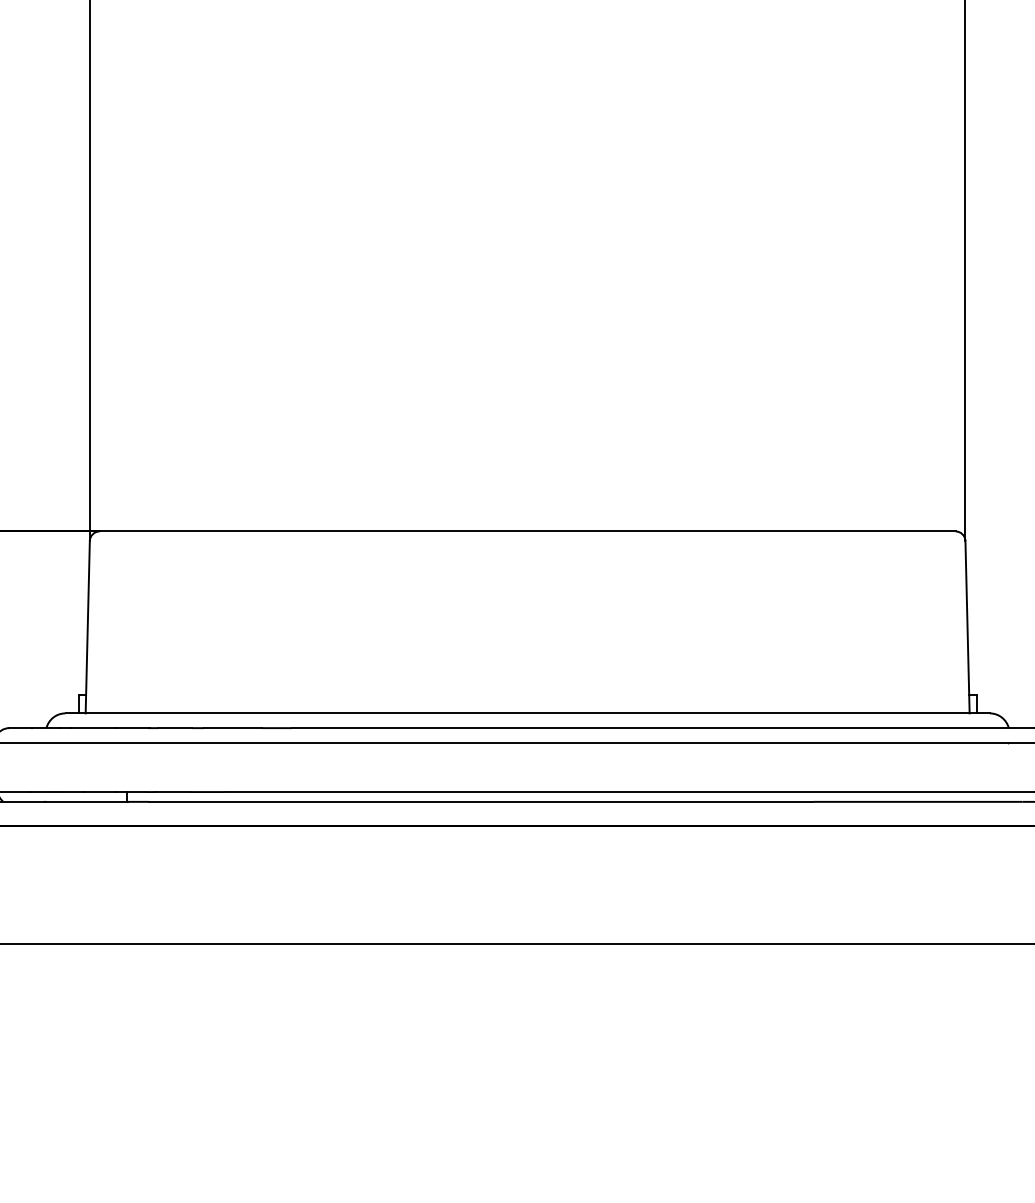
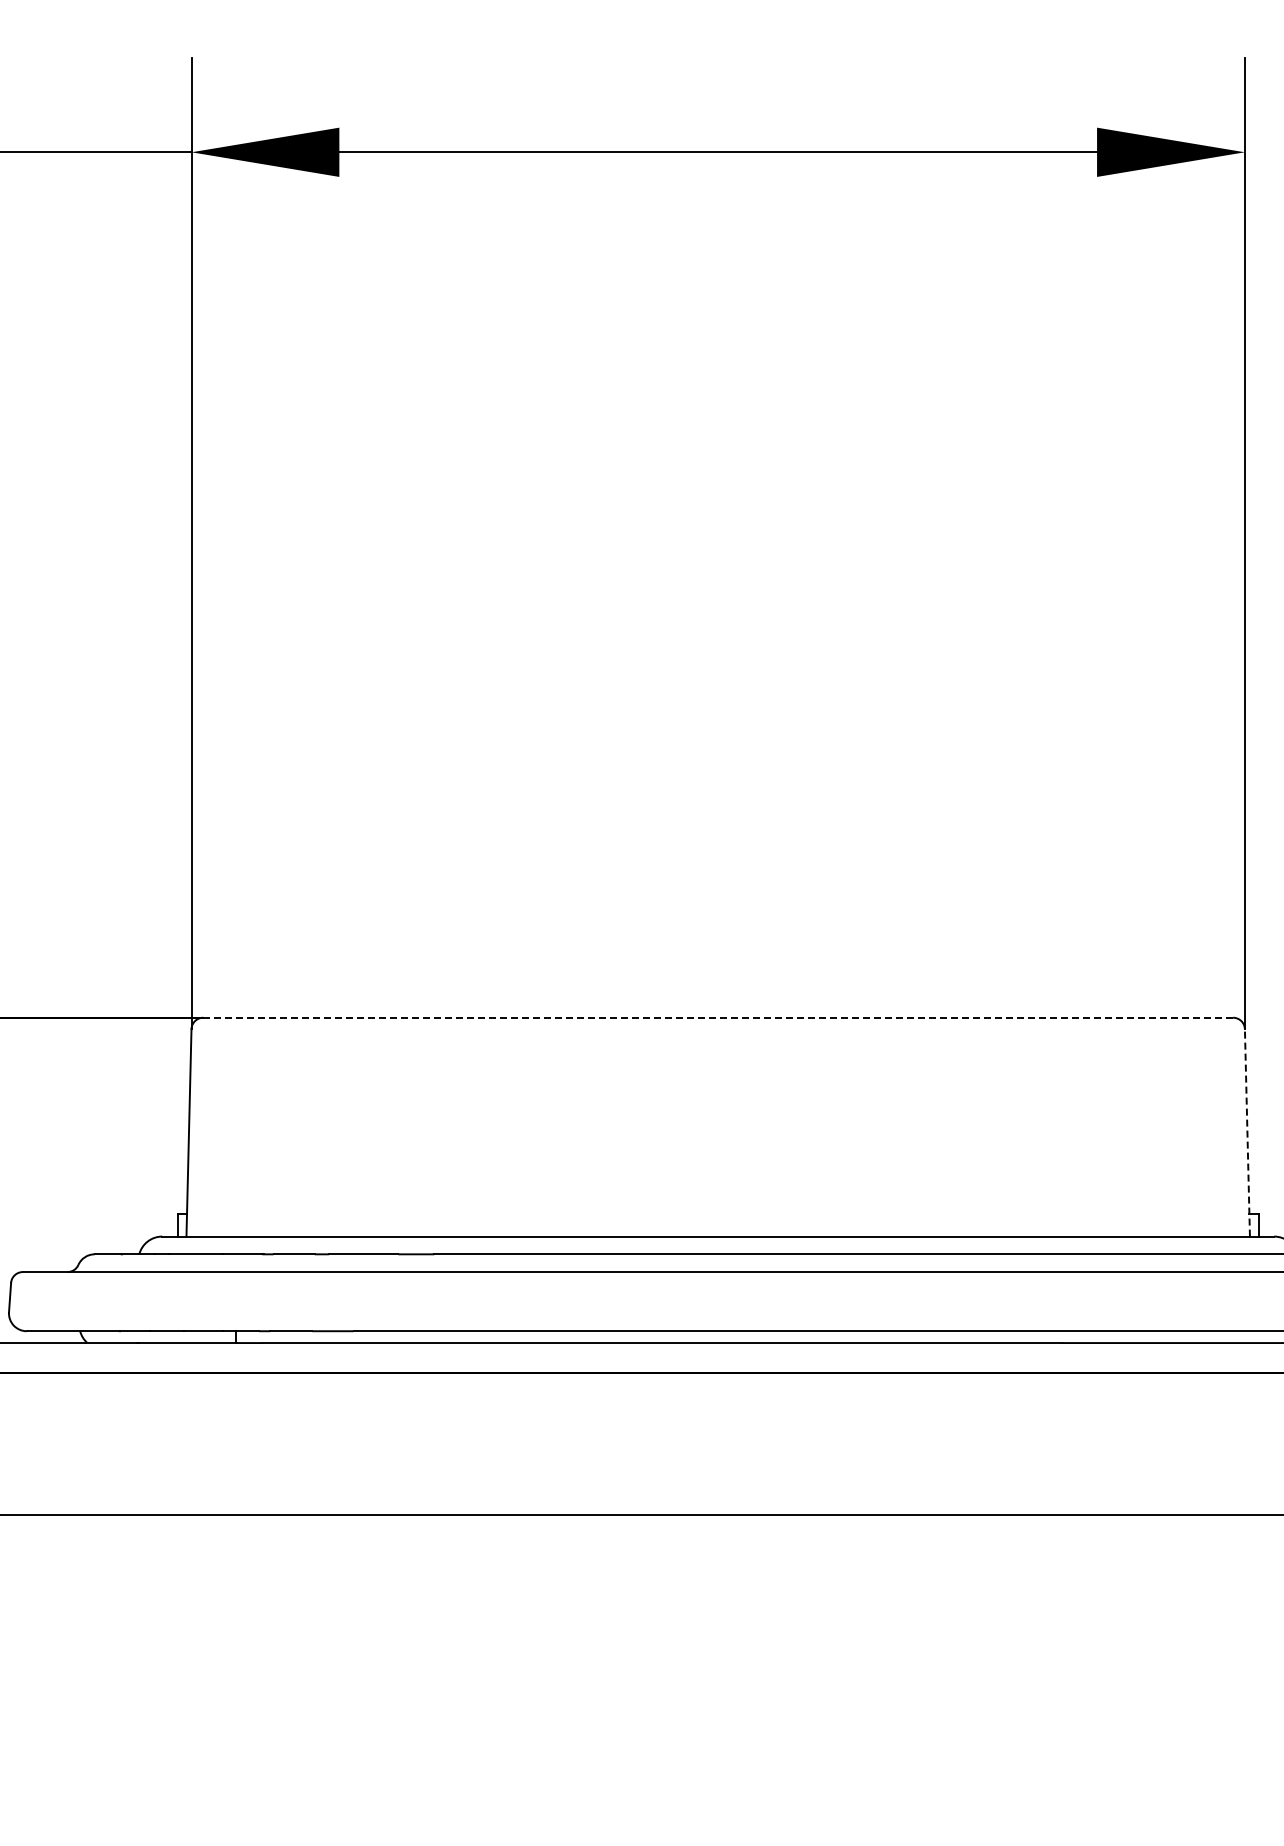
line: (527, 531) -> (718, 1017), solid -> dashed
line: (967, 626) -> (1247, 1132), solid -> dashed

